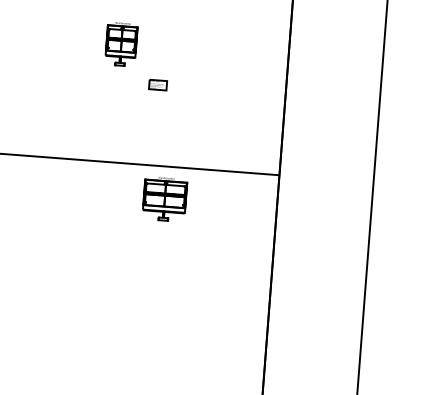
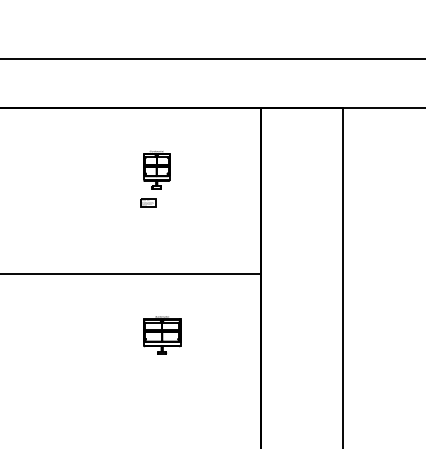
part: (121, 43) -> (156, 169), moved
part: (165, 199) -> (162, 335), moved

